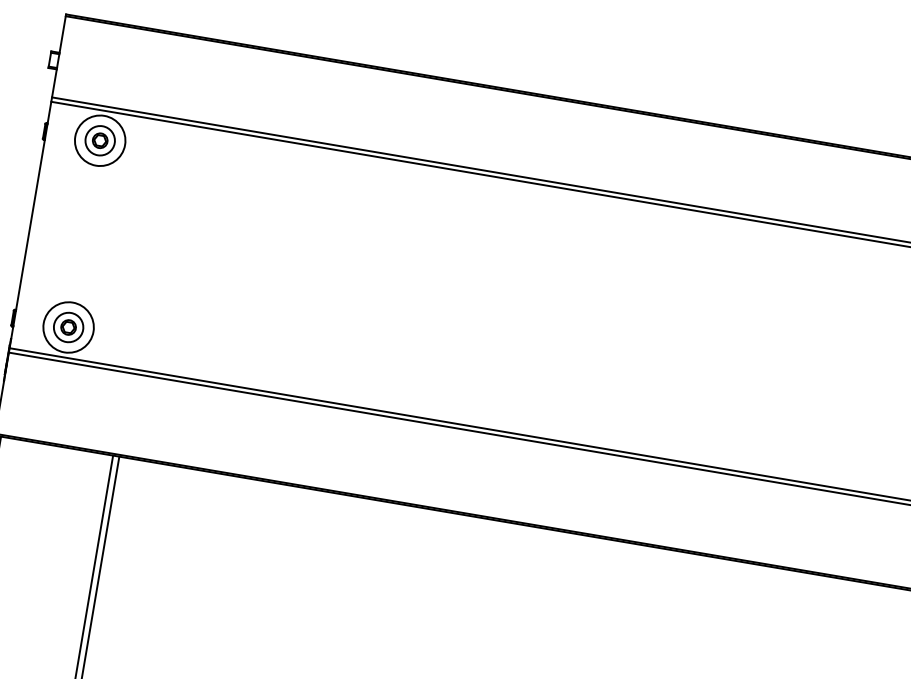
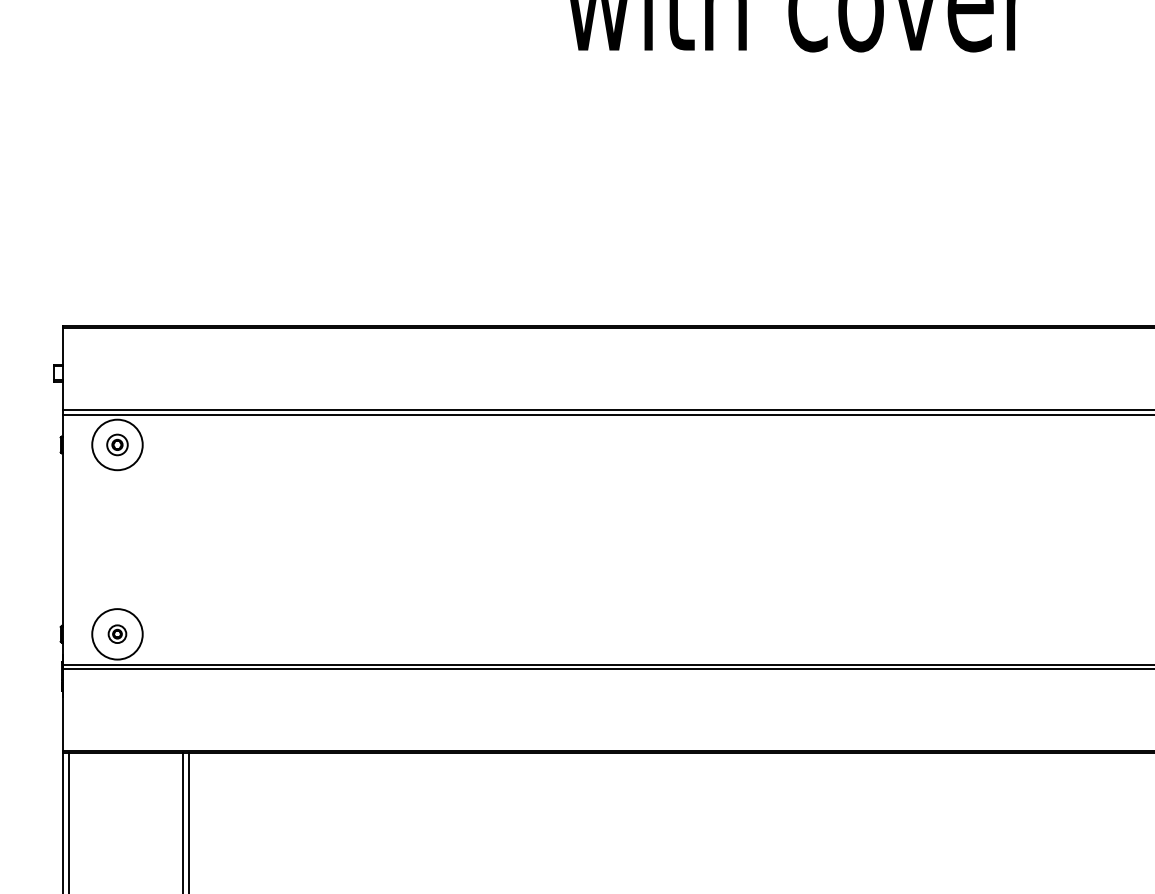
part: (100, 140) -> (117, 444), size x0.7
part: (68, 326) -> (117, 633), size x0.6

